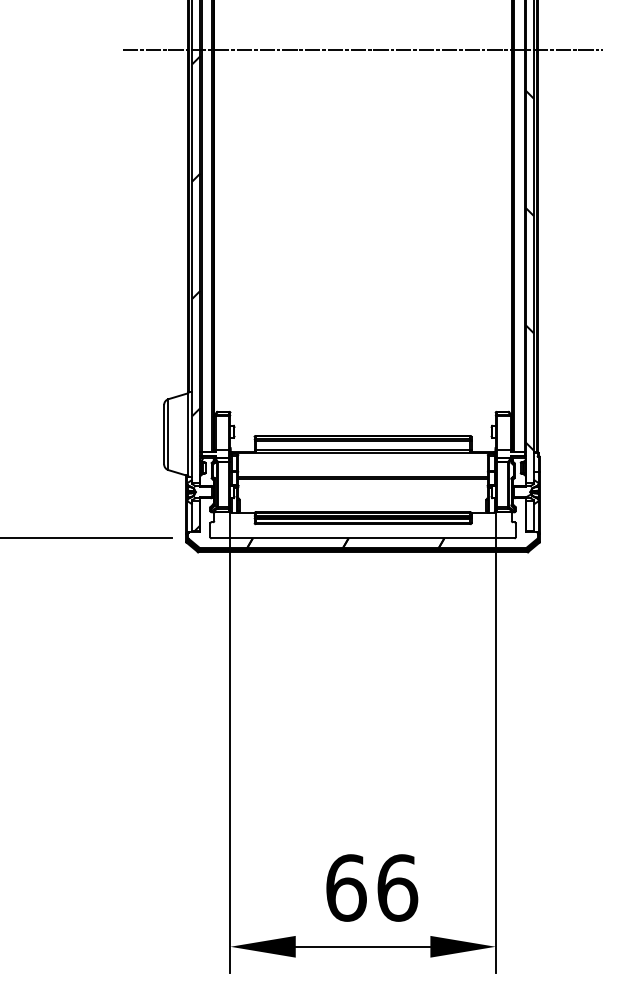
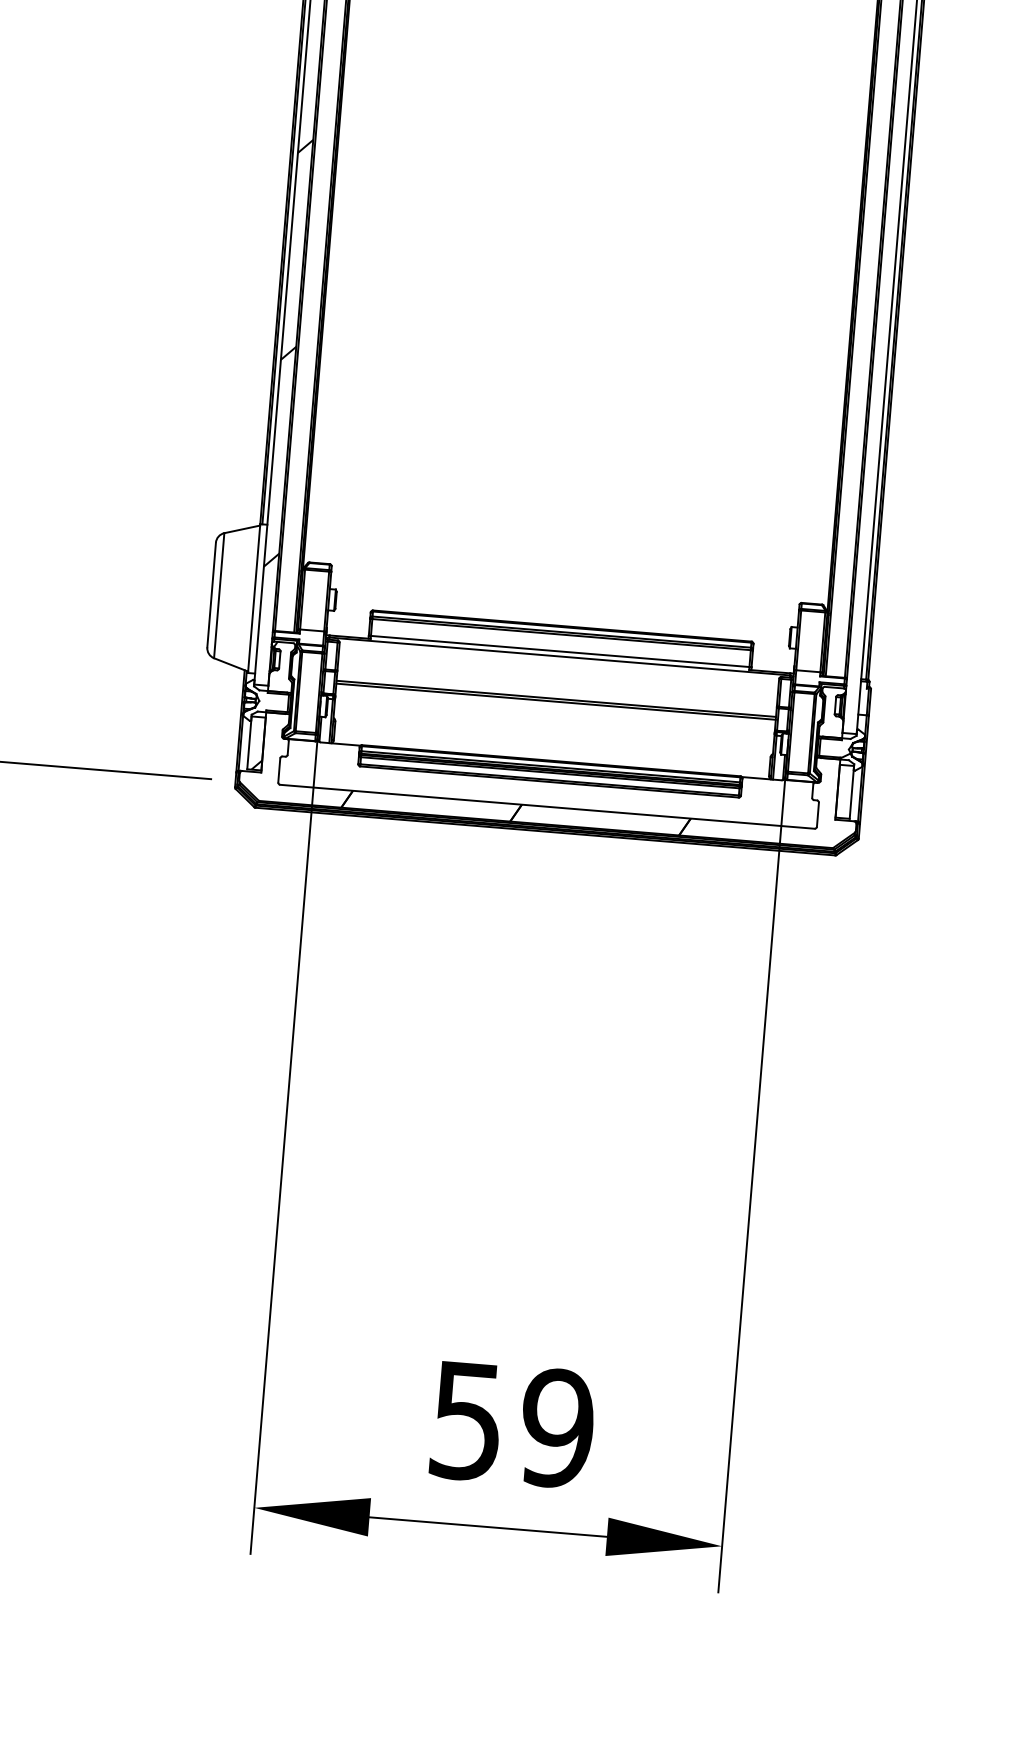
hatch: (529, 270) -> (879, 358), removed
text: (372, 887) -> (513, 1423), 66 -> 59

